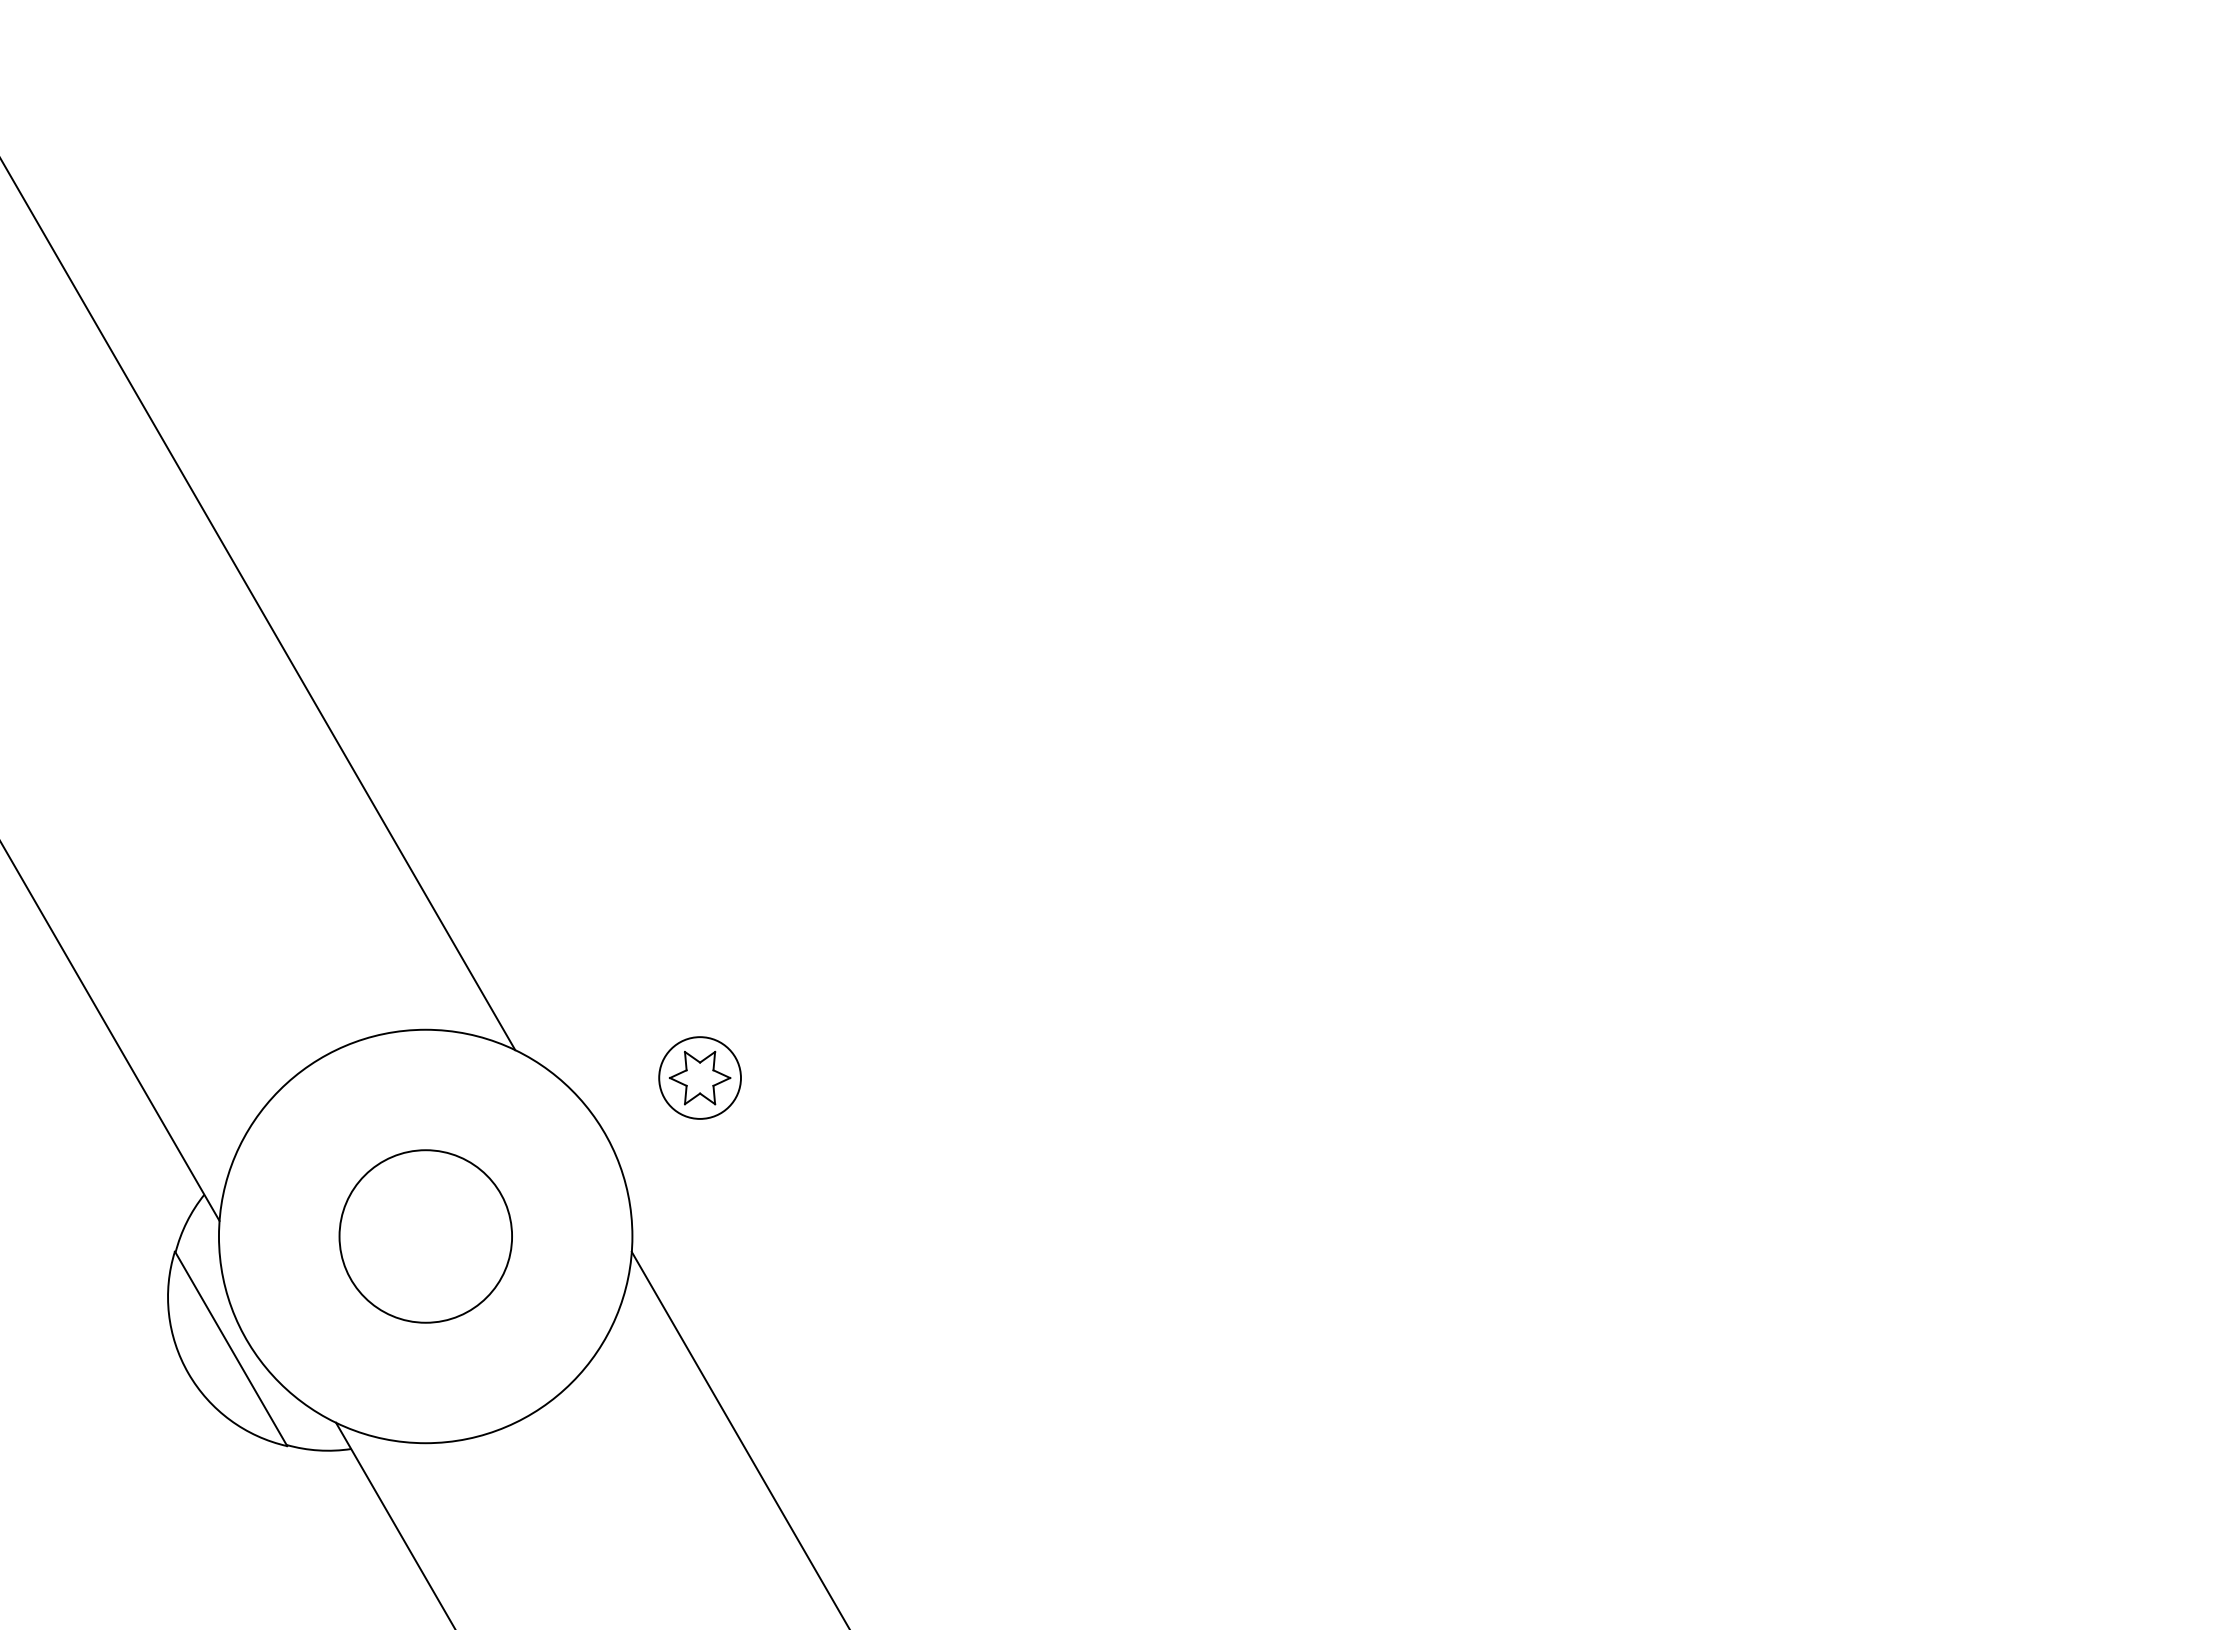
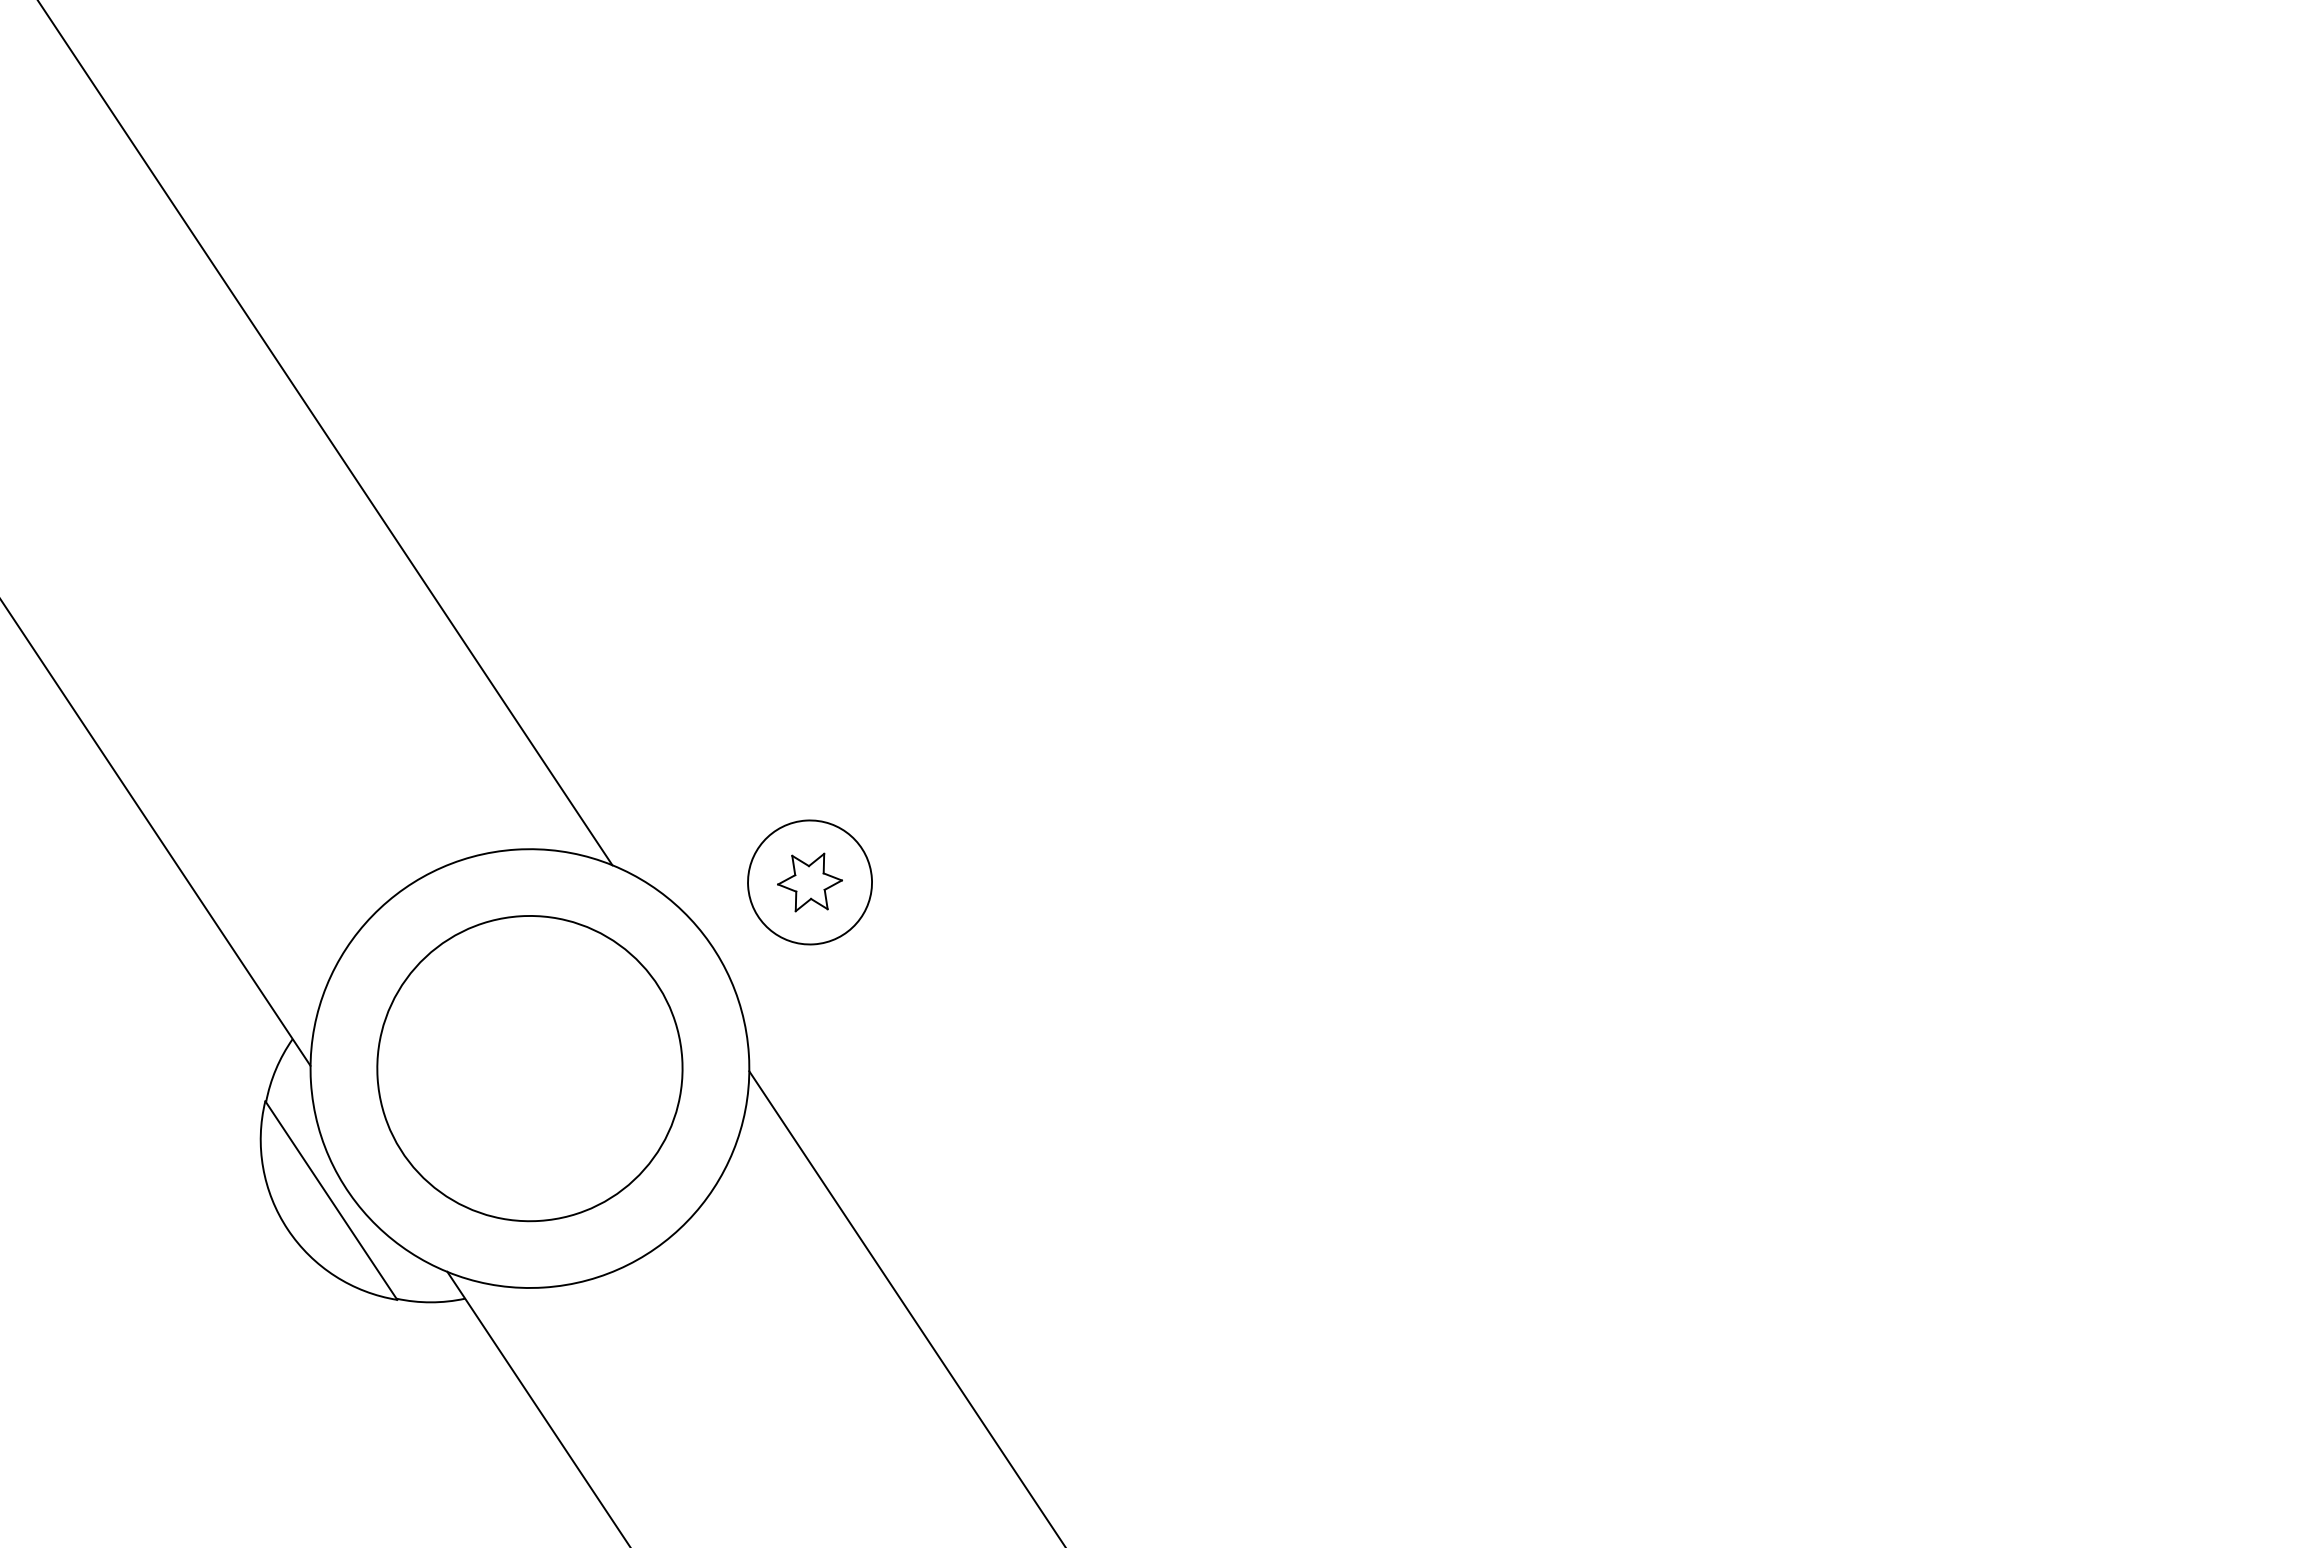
circle: (699, 1077) -> (809, 881), size x1.43
circle: (425, 1236) -> (529, 1068), size x1.67

